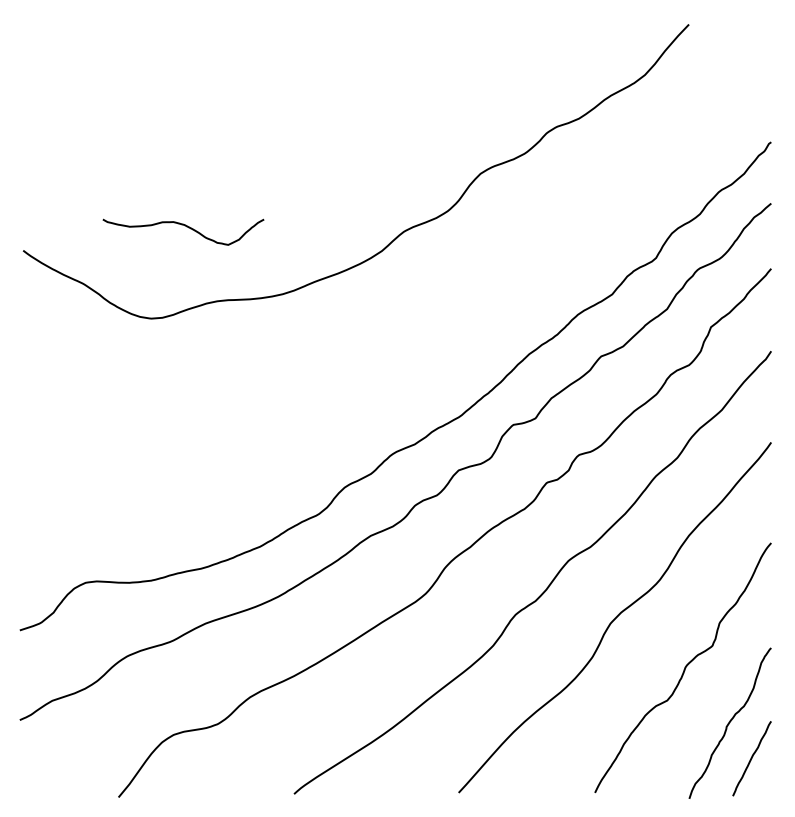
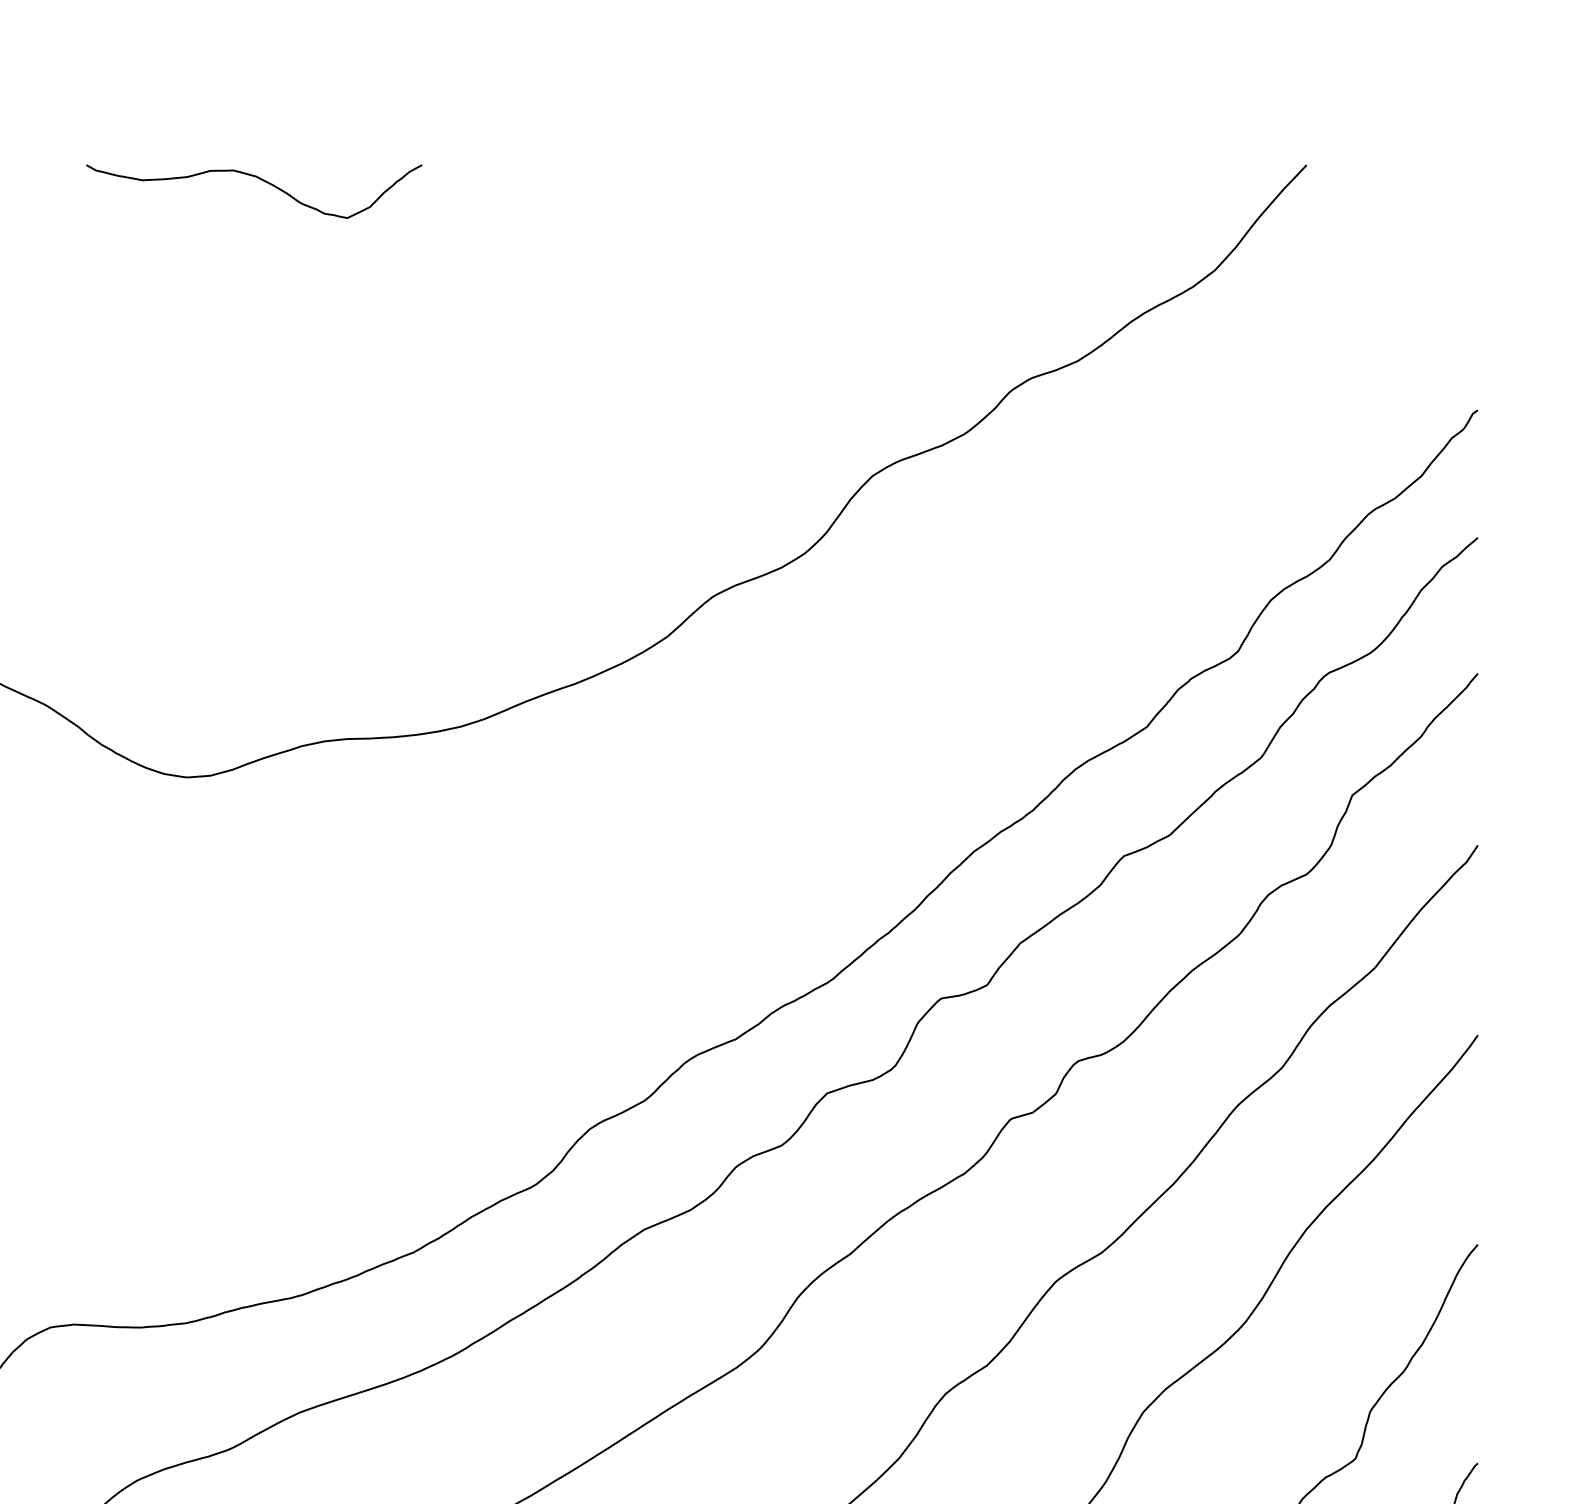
curve: (186, 227) -> (260, 181), moved

